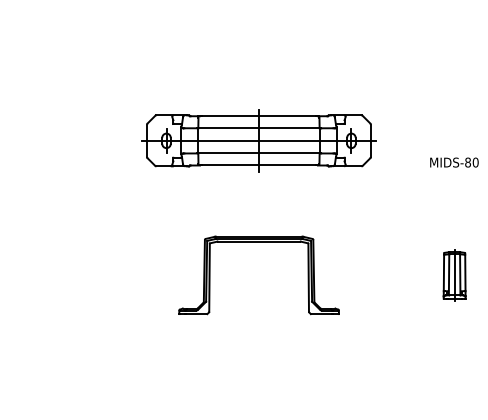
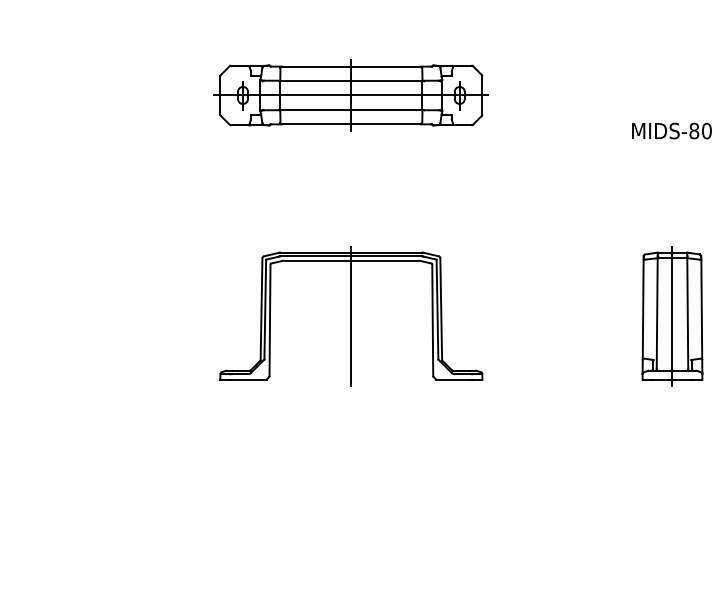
part: (259, 140) -> (352, 94), size x0.71
line: (259, 275) -> (352, 316), added
part: (454, 275) -> (672, 316), size x1.67

